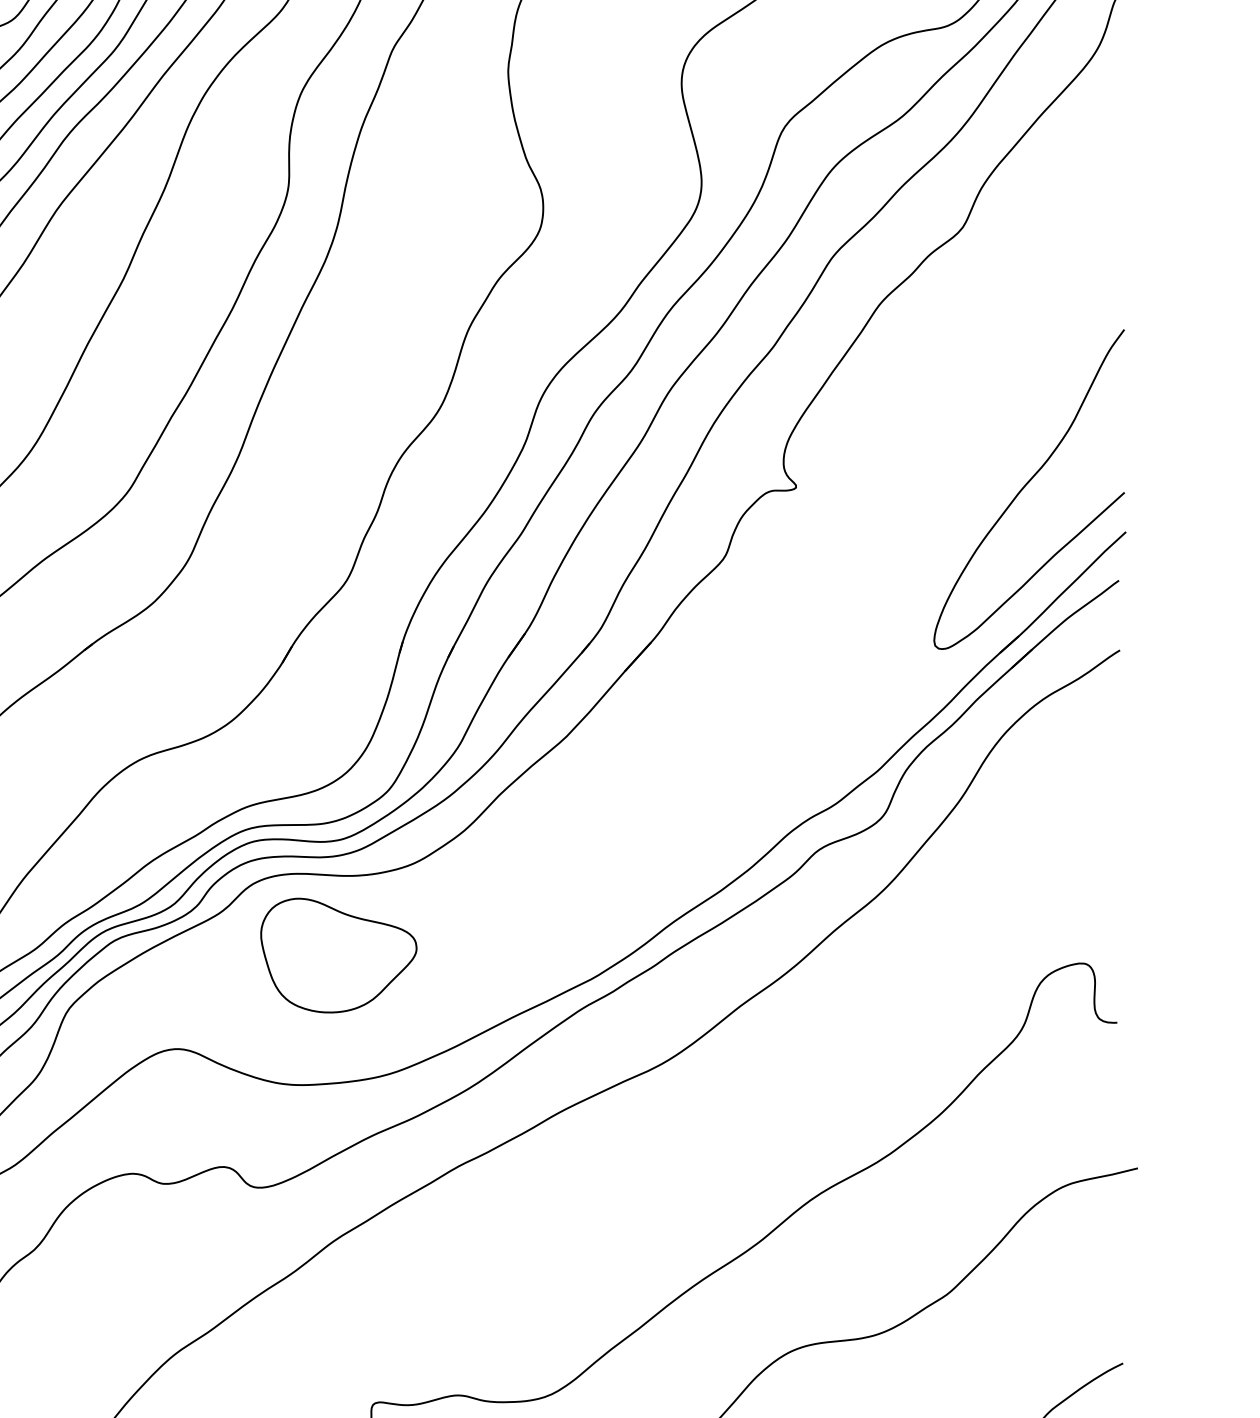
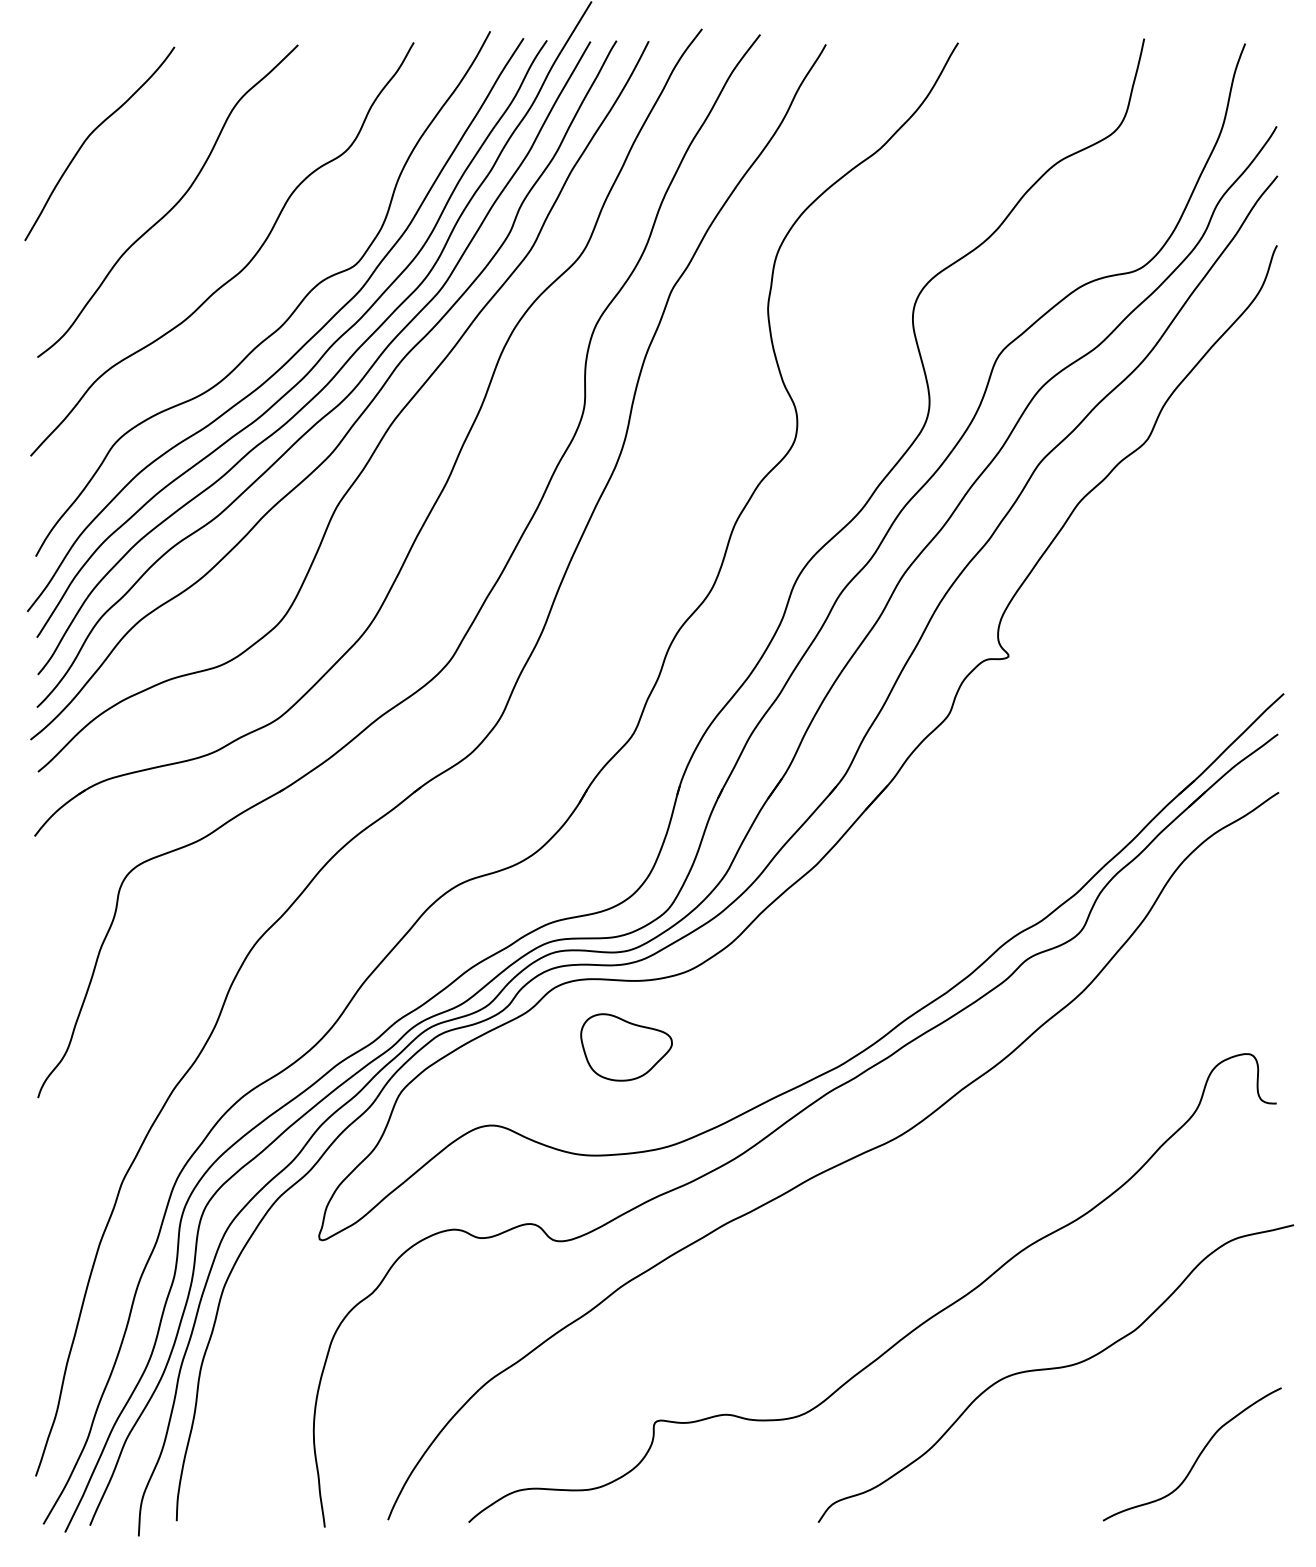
curve: (1026, 486) -> (1200, 655), removed
part: (338, 955) -> (626, 1047), size x0.7

